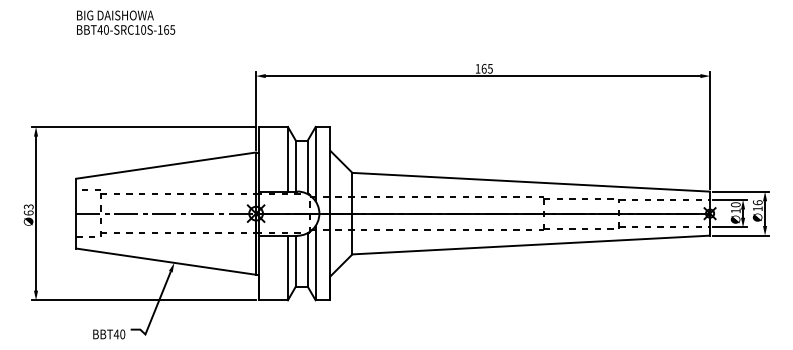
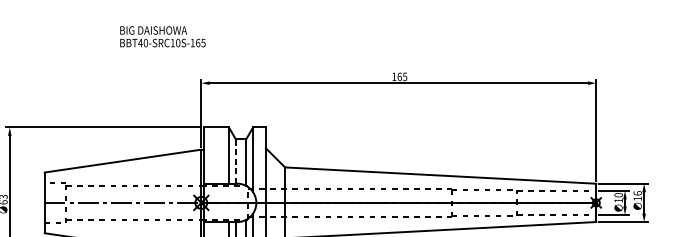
text: (126, 22) -> (163, 36), moved
line: (295, 166) -> (235, 161), solid -> dashed

